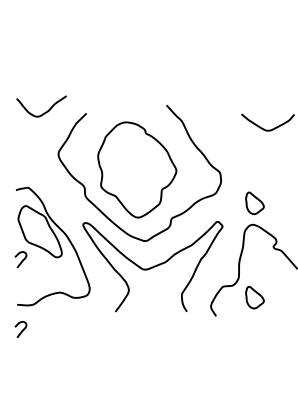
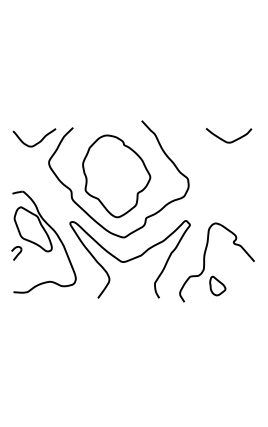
curve: (46, 110) -> (38, 141), moved
part: (254, 202) -> (217, 204), removed
part: (20, 329) -> (16, 313), removed

